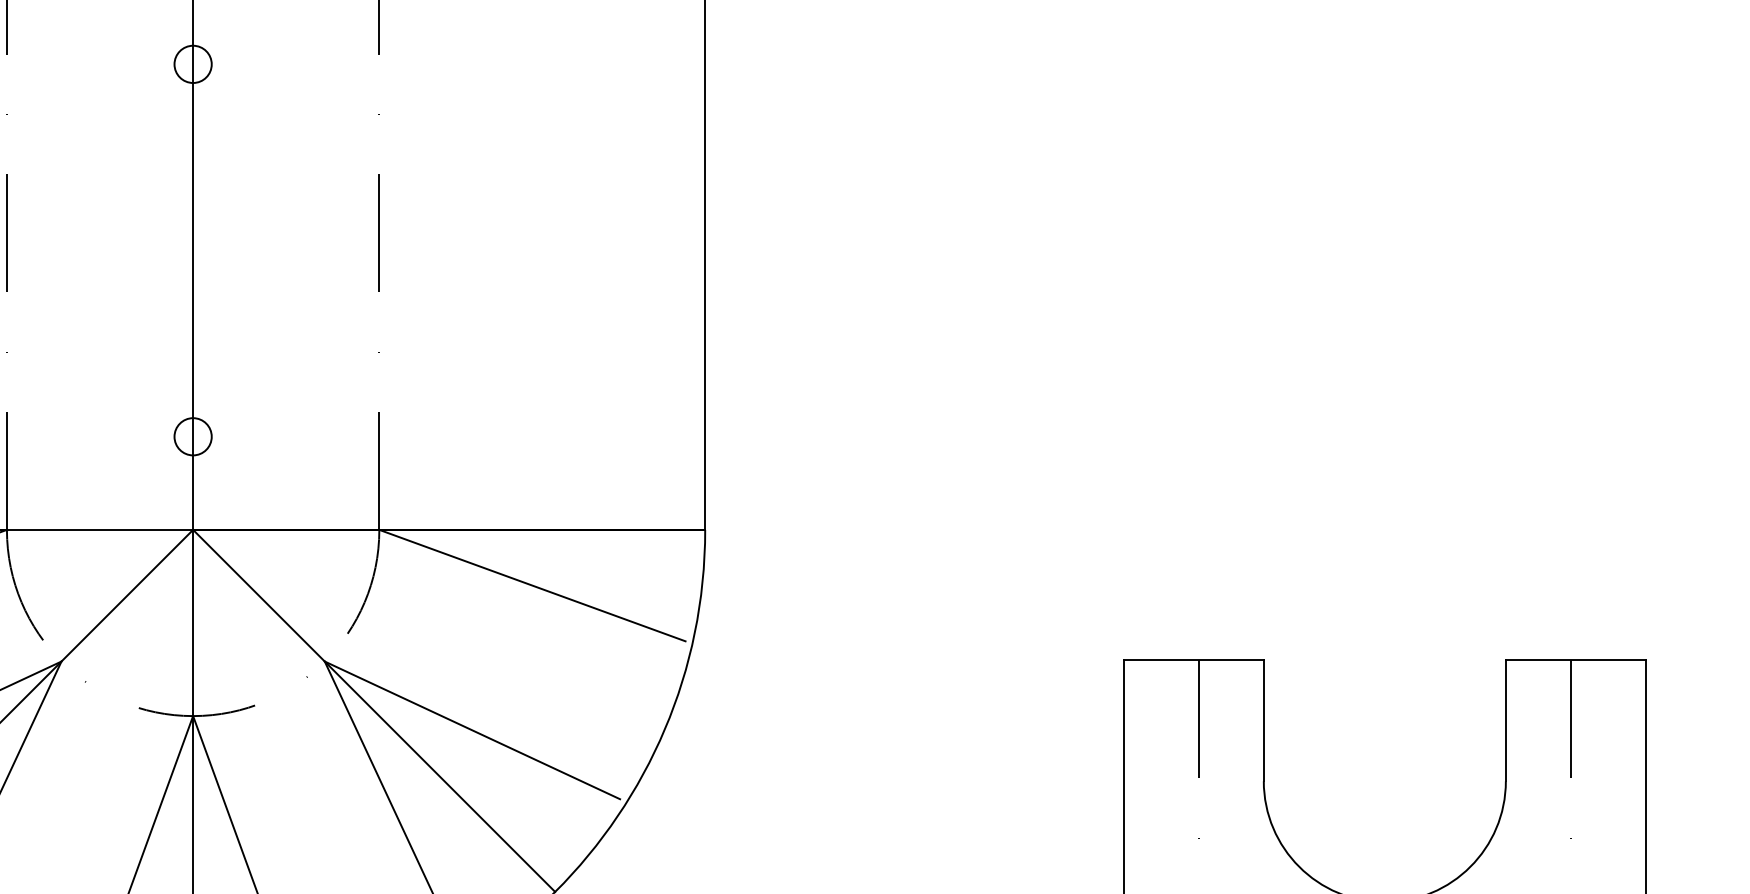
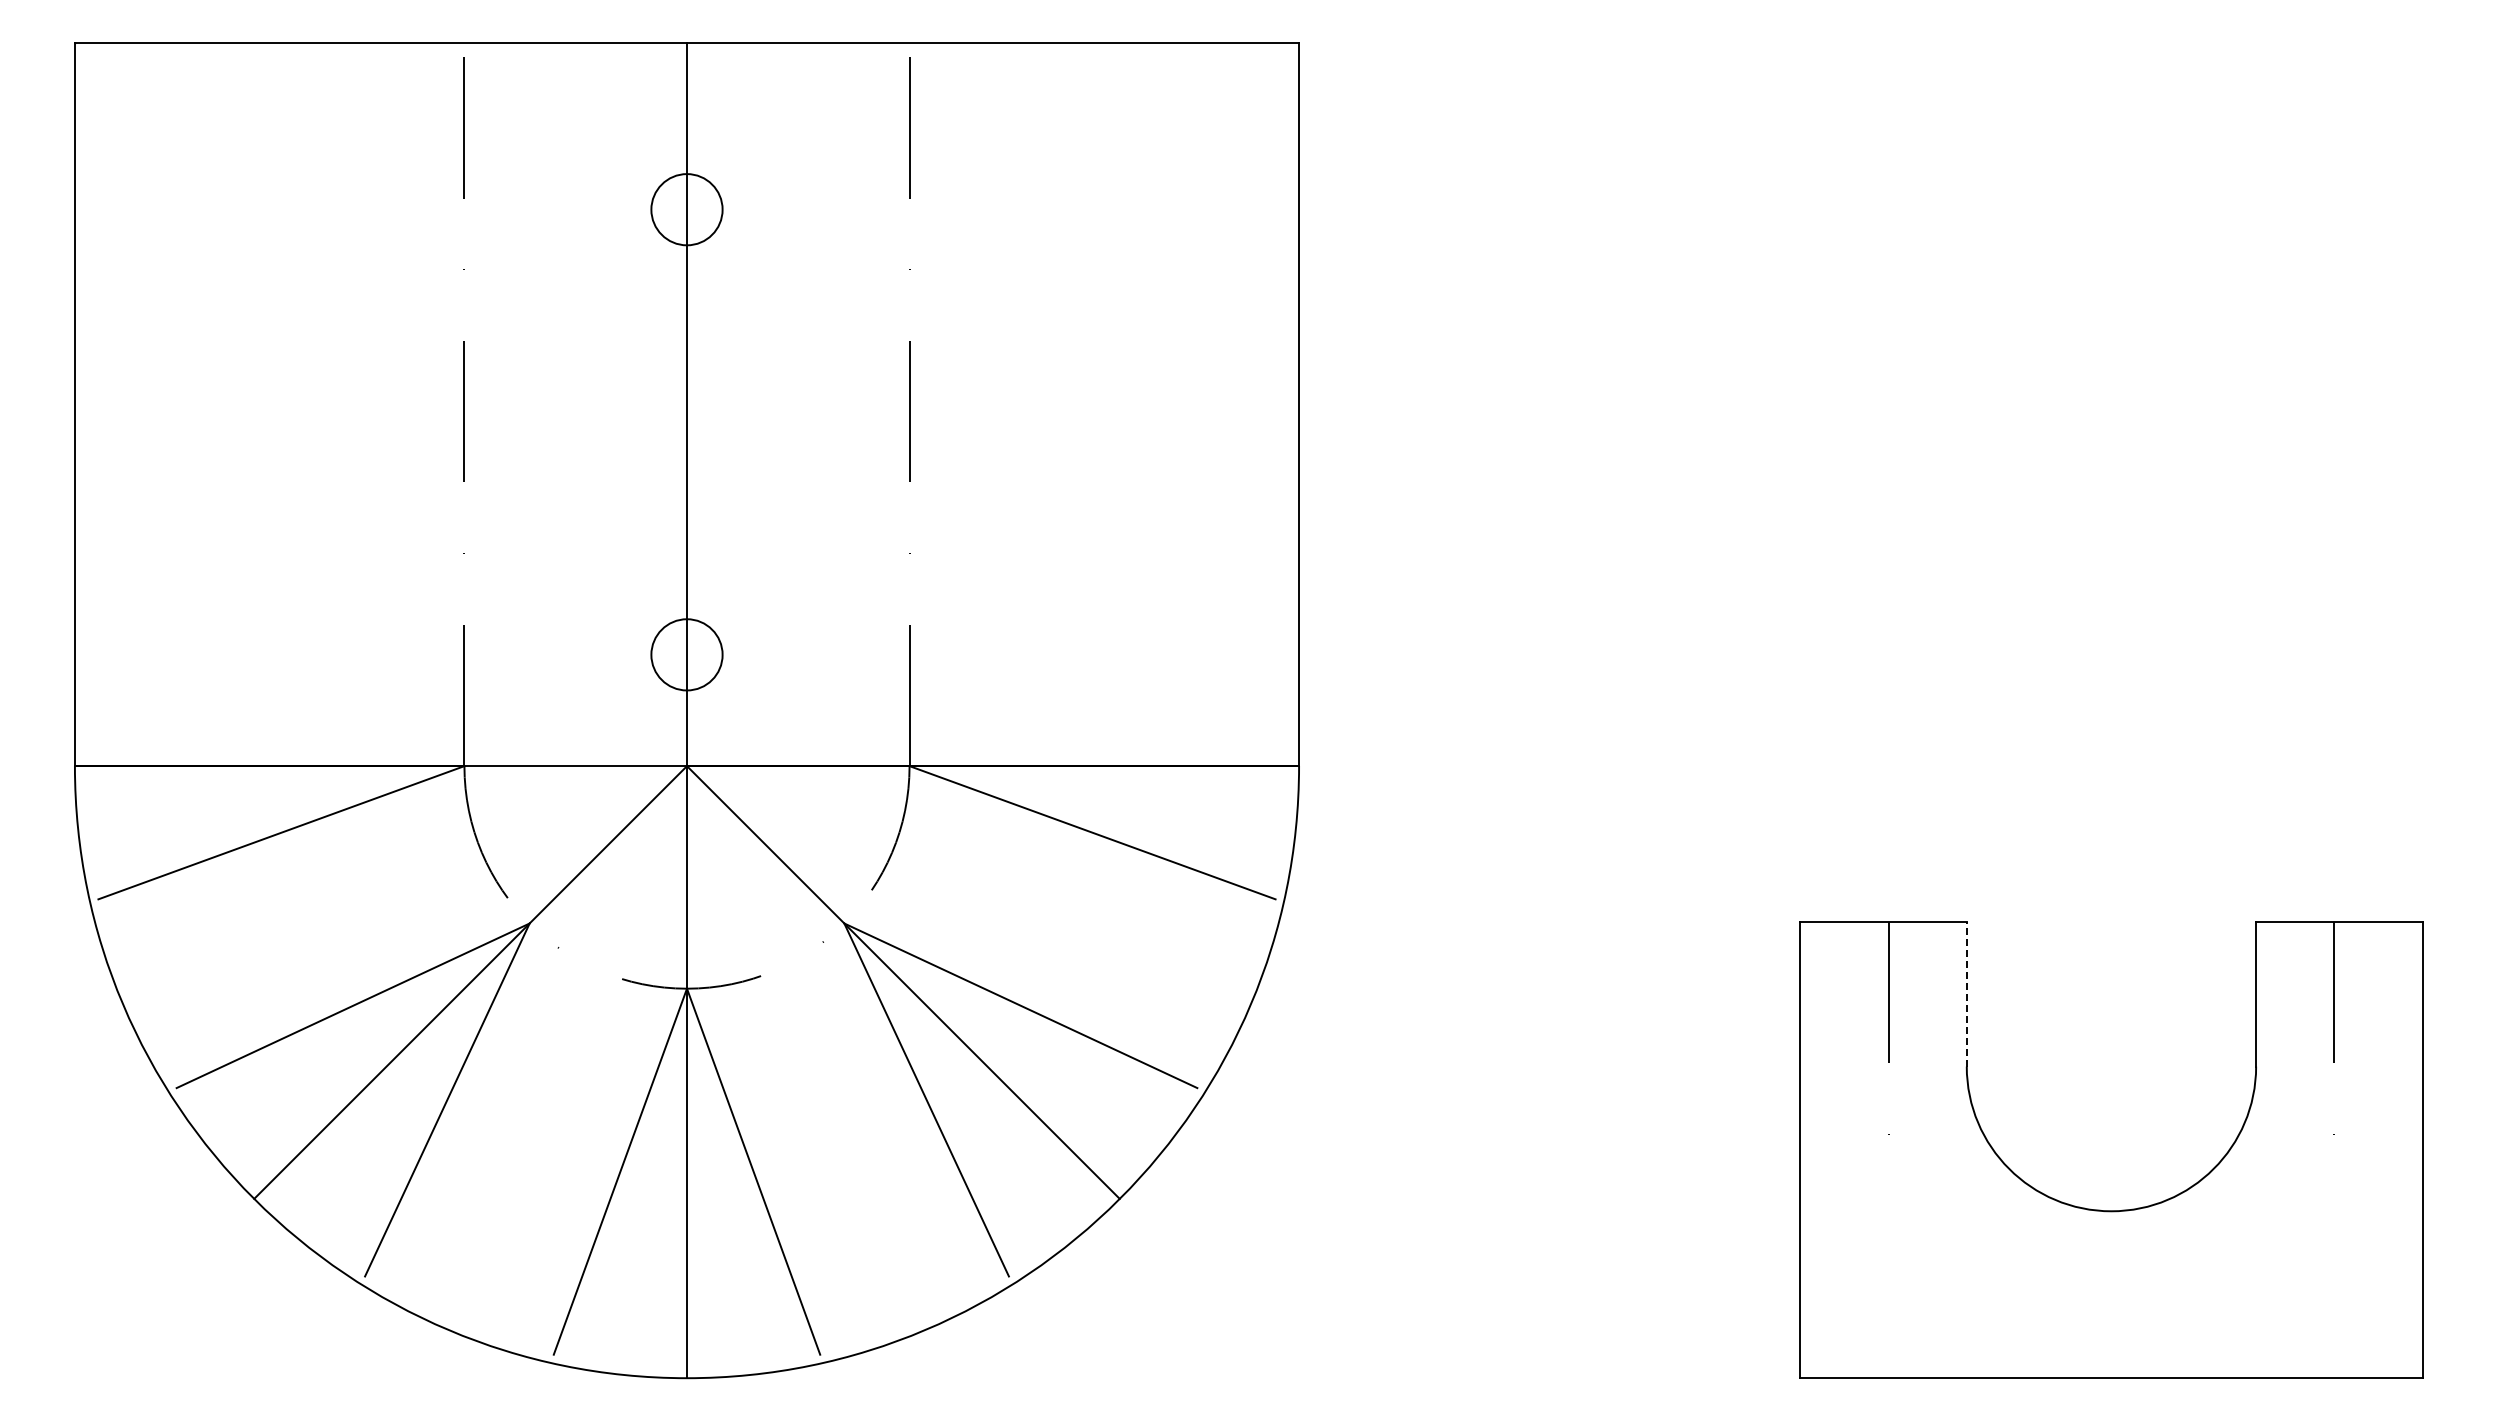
circle: (192, 64) -> (686, 209), size x1.6
circle: (192, 436) -> (686, 654), size x1.6
line: (1263, 720) -> (1966, 993), solid -> dashed

